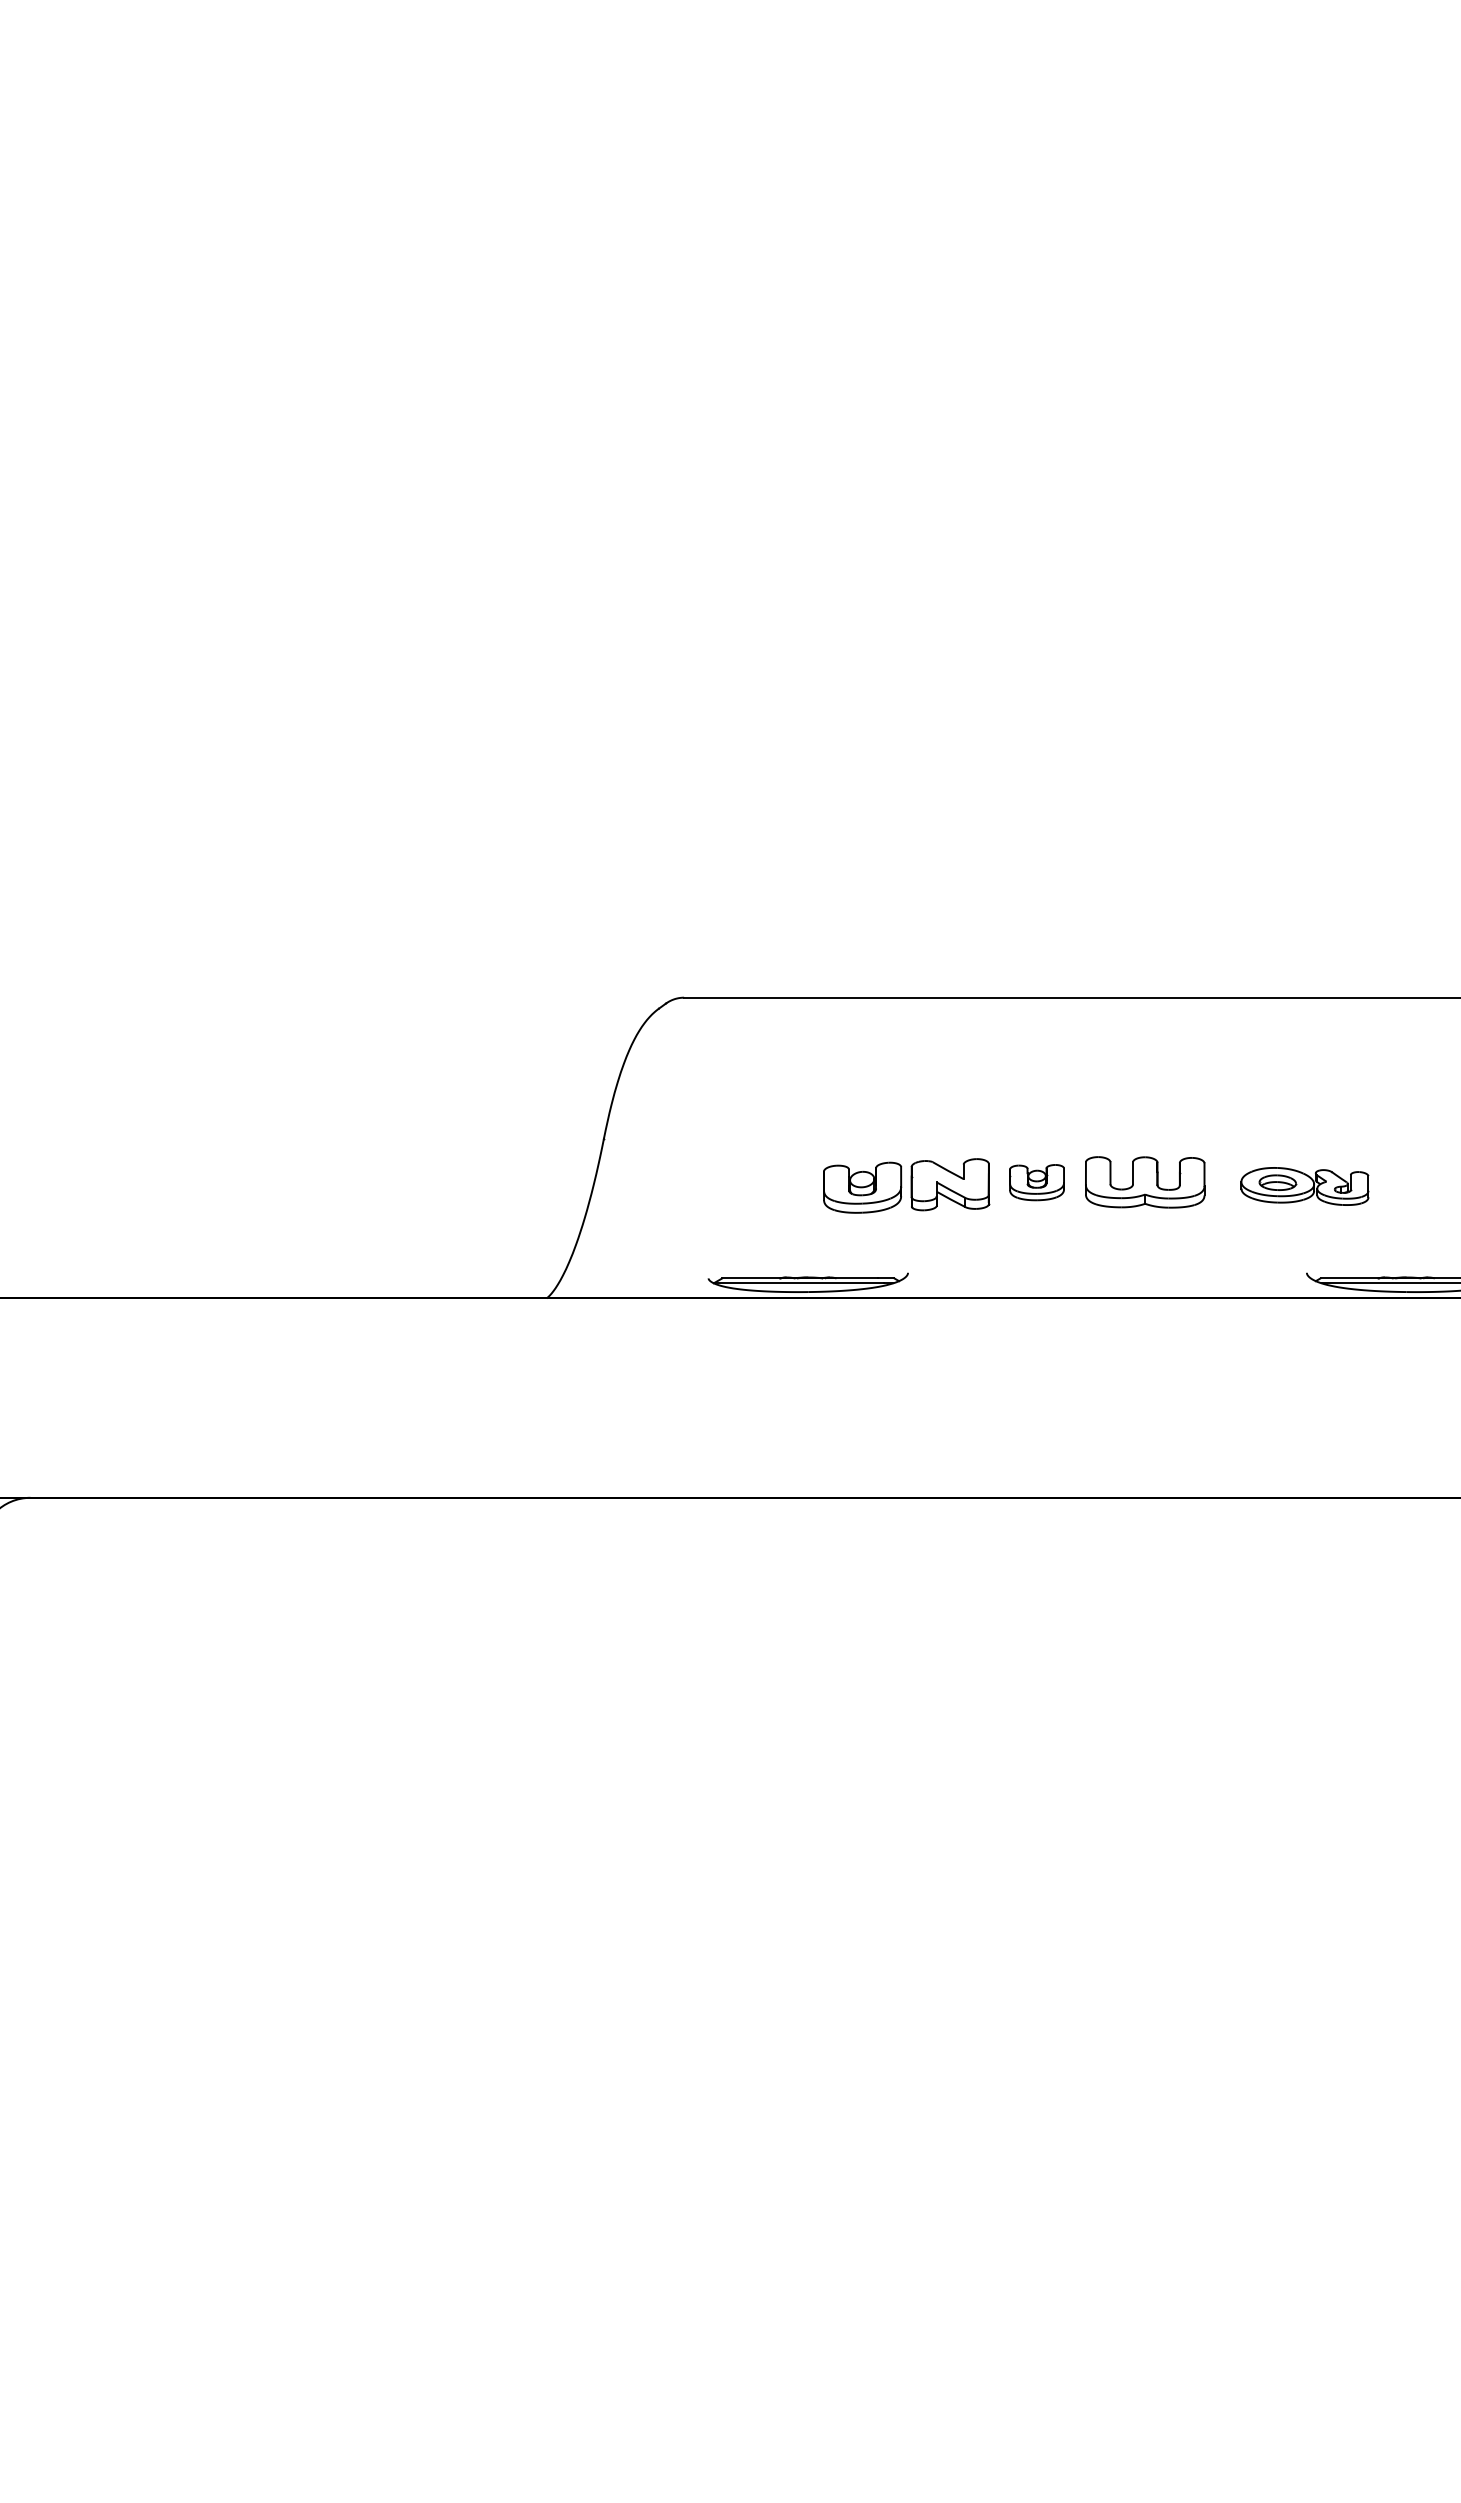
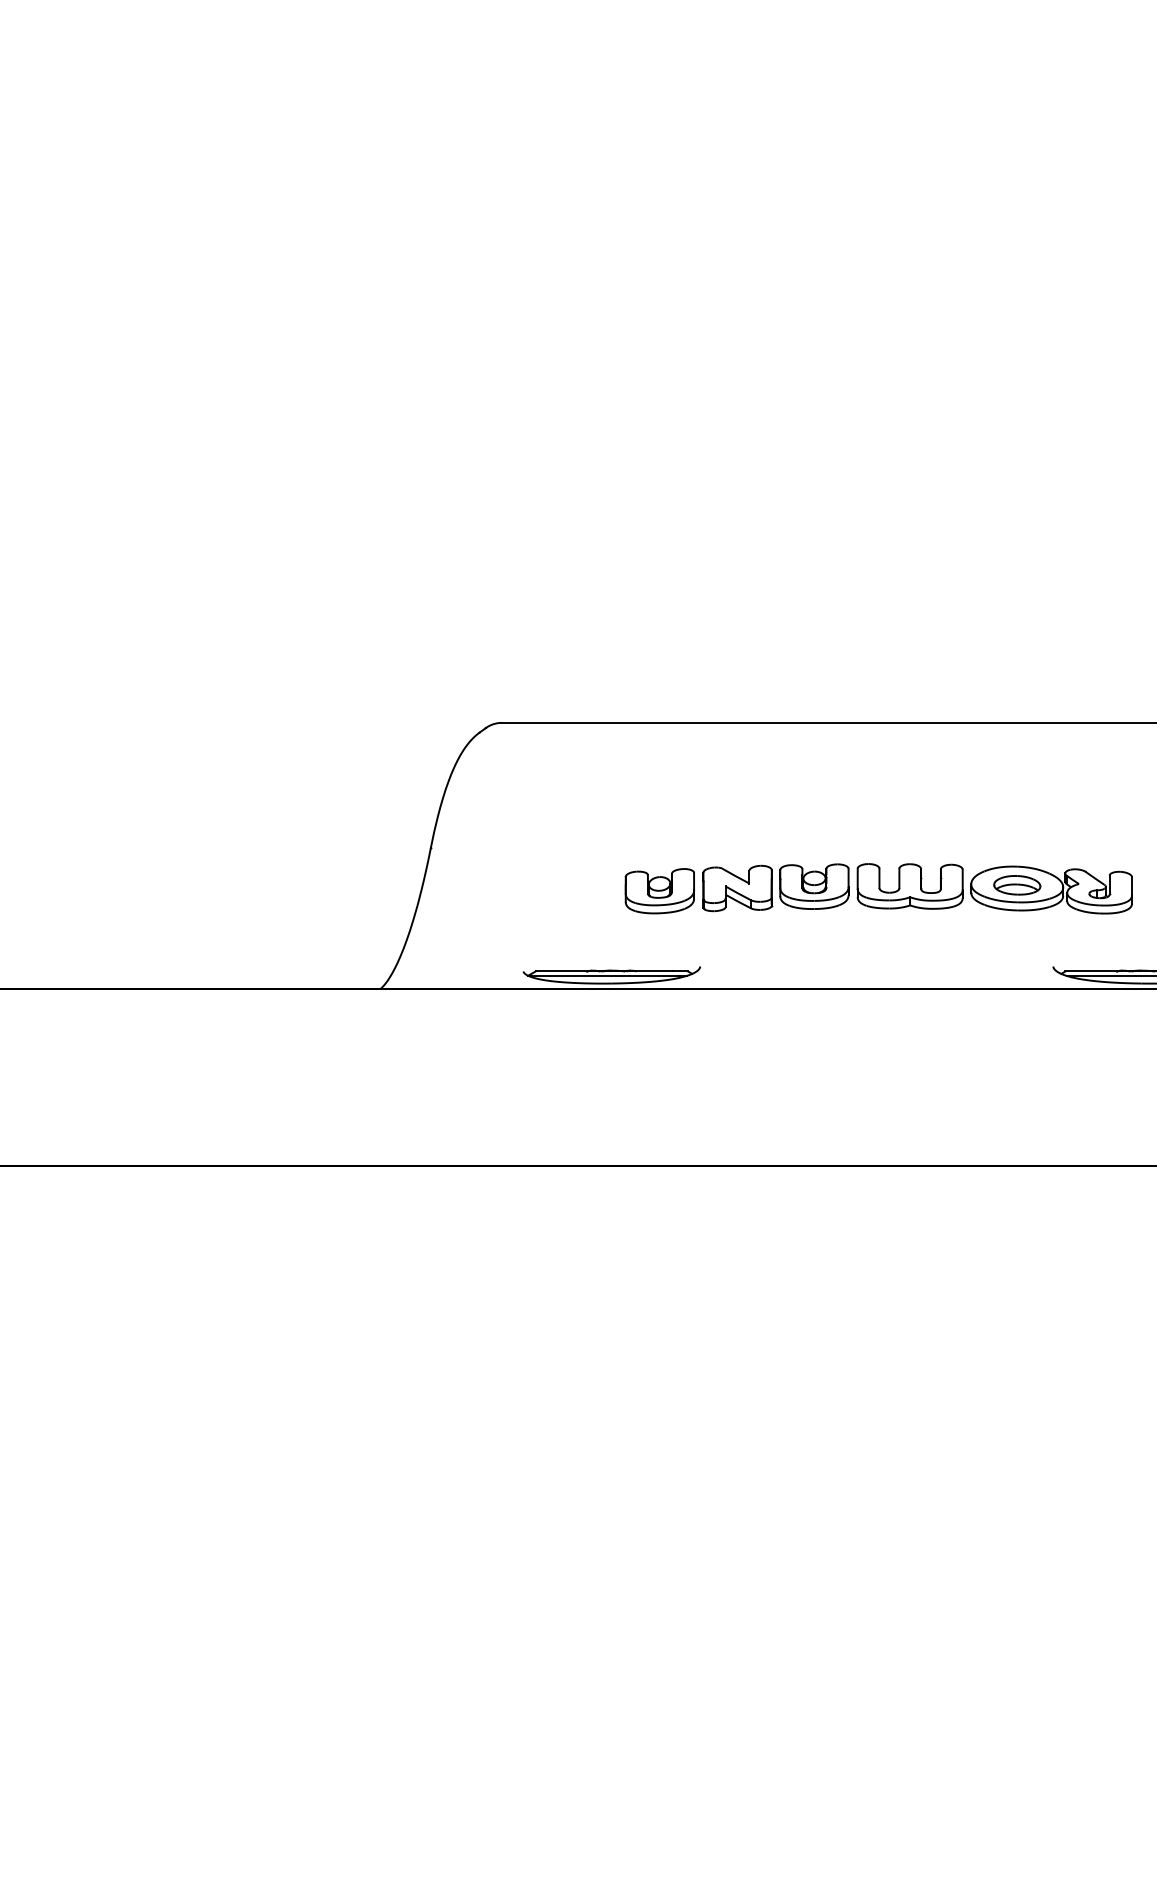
part: (1036, 1182) -> (813, 886), size x1.43
part: (1304, 1186) -> (1051, 890), size x1.43

